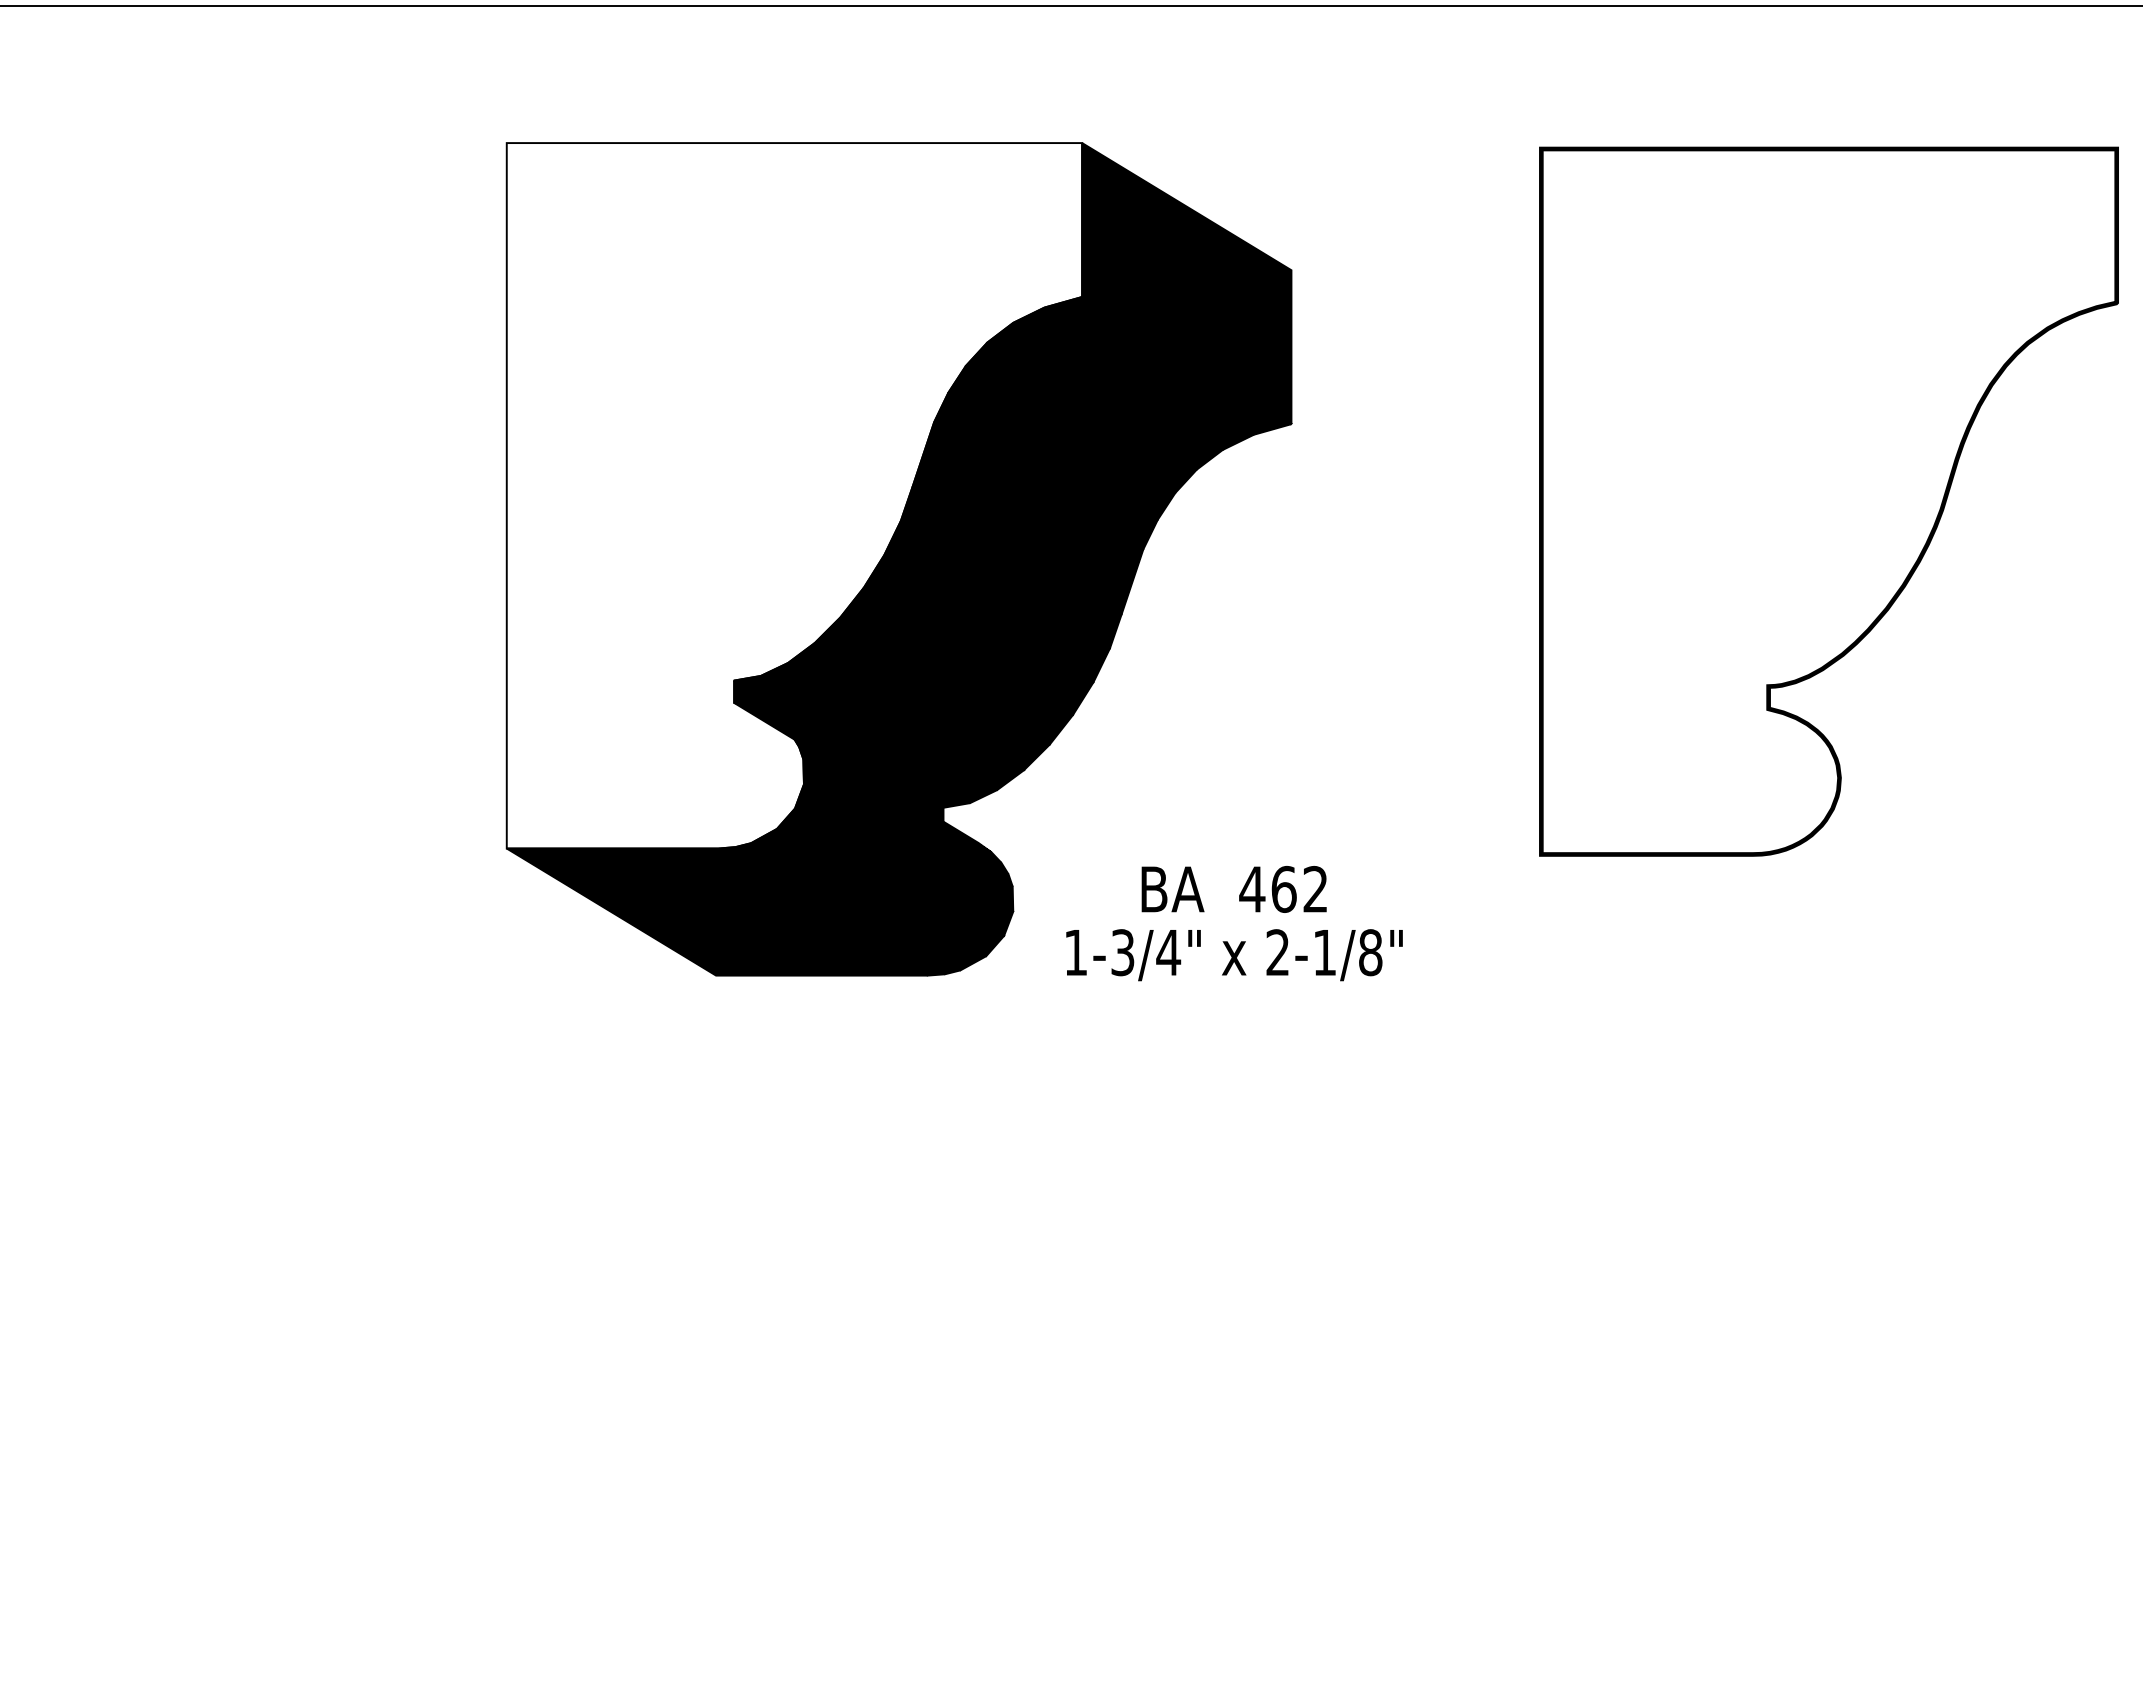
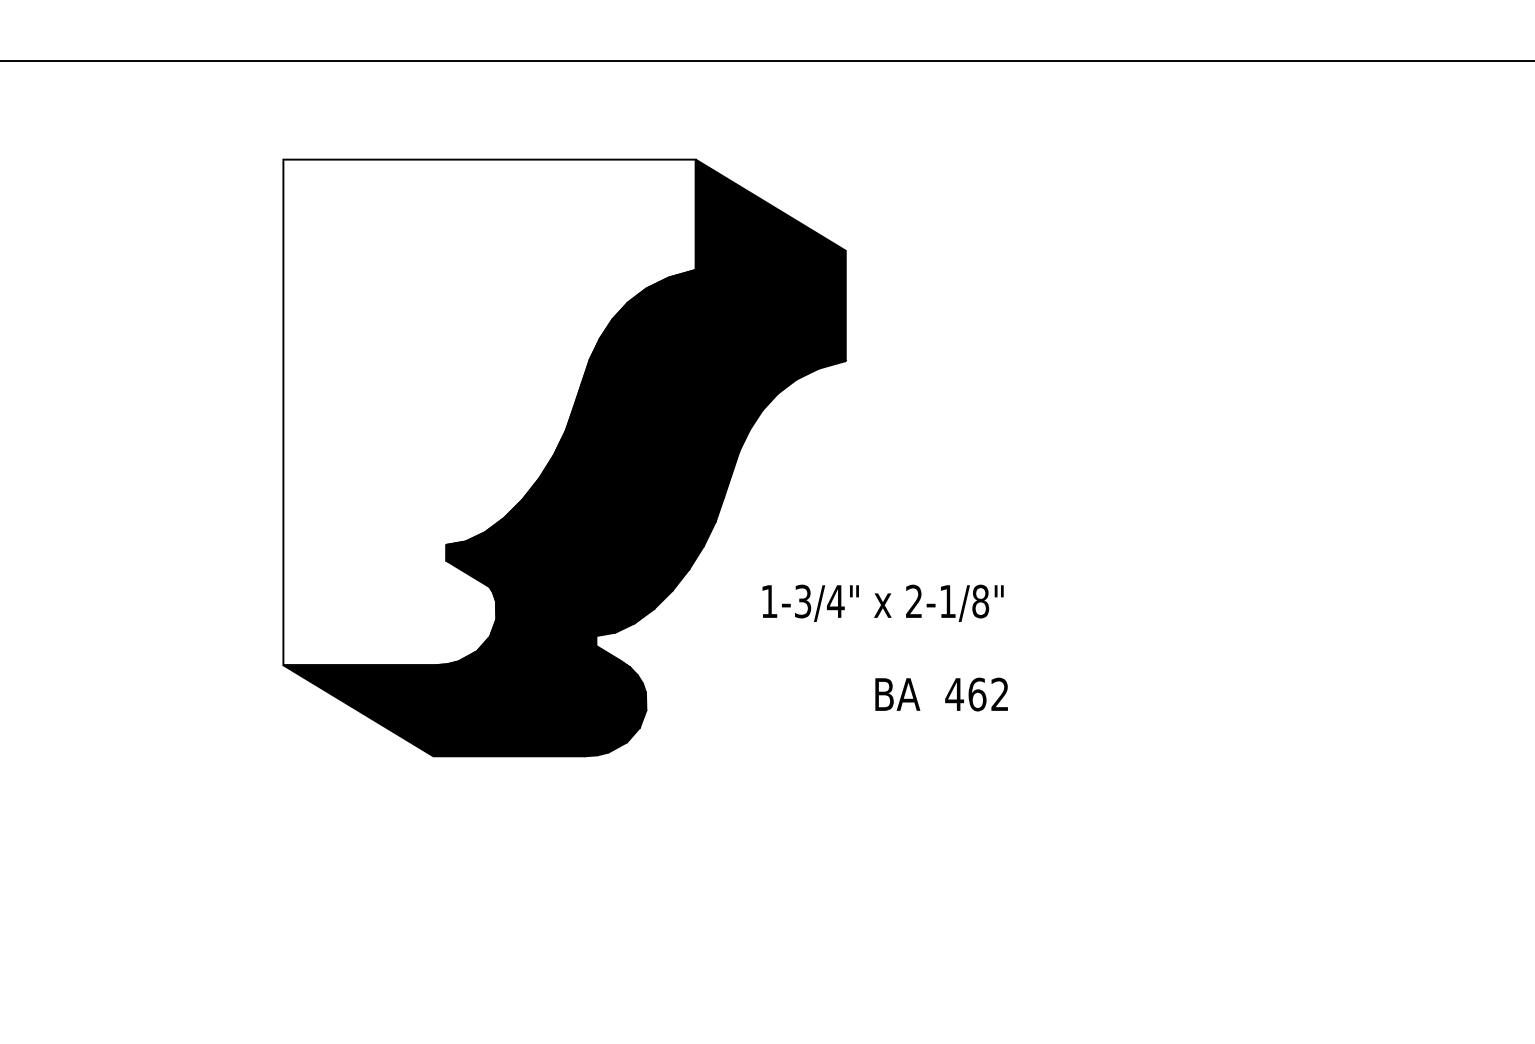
part: (1828, 501) -> (1230, 416), removed
text: (1233, 889) -> (941, 694), moved
text: (1234, 955) -> (883, 603), moved

